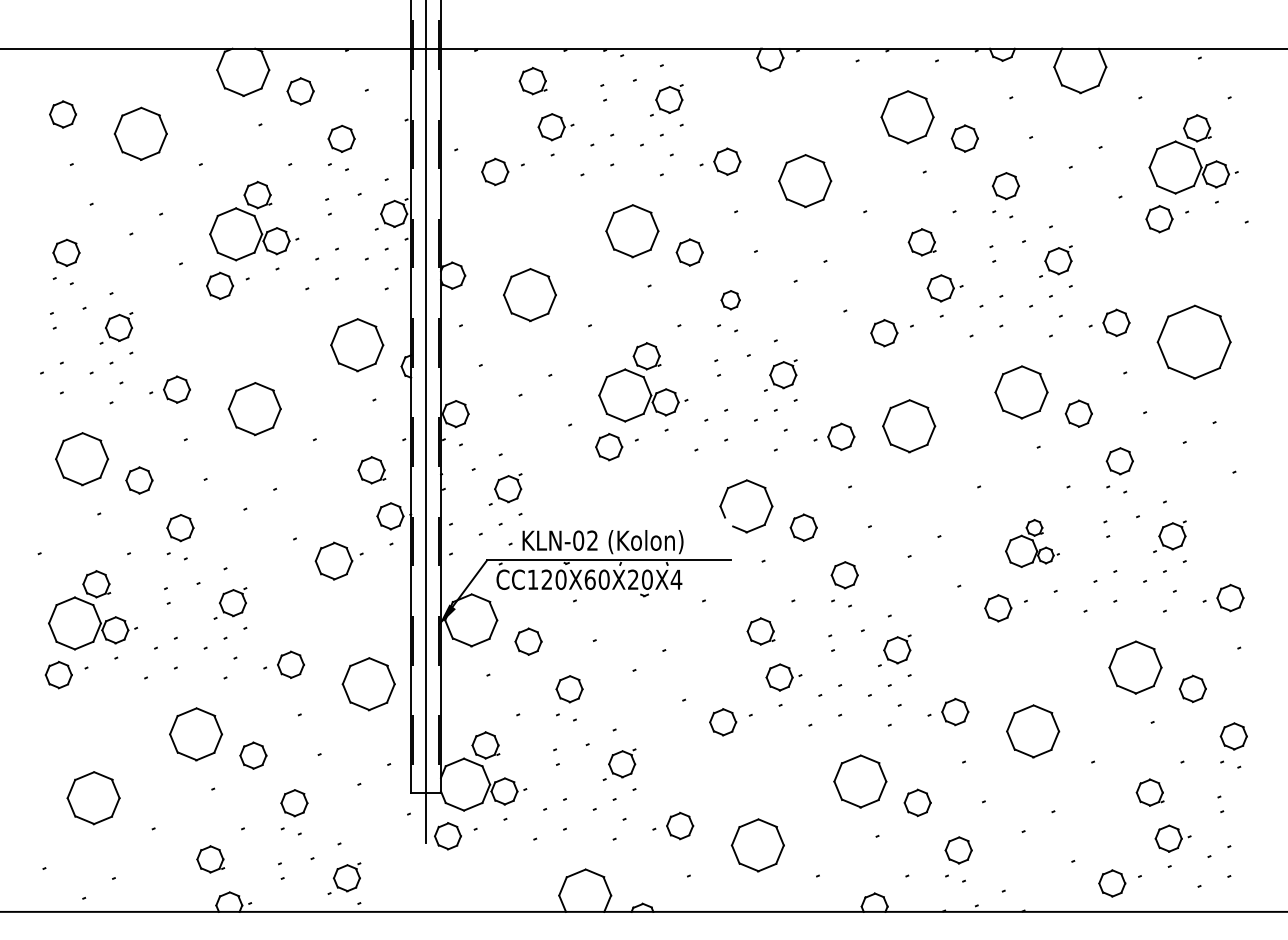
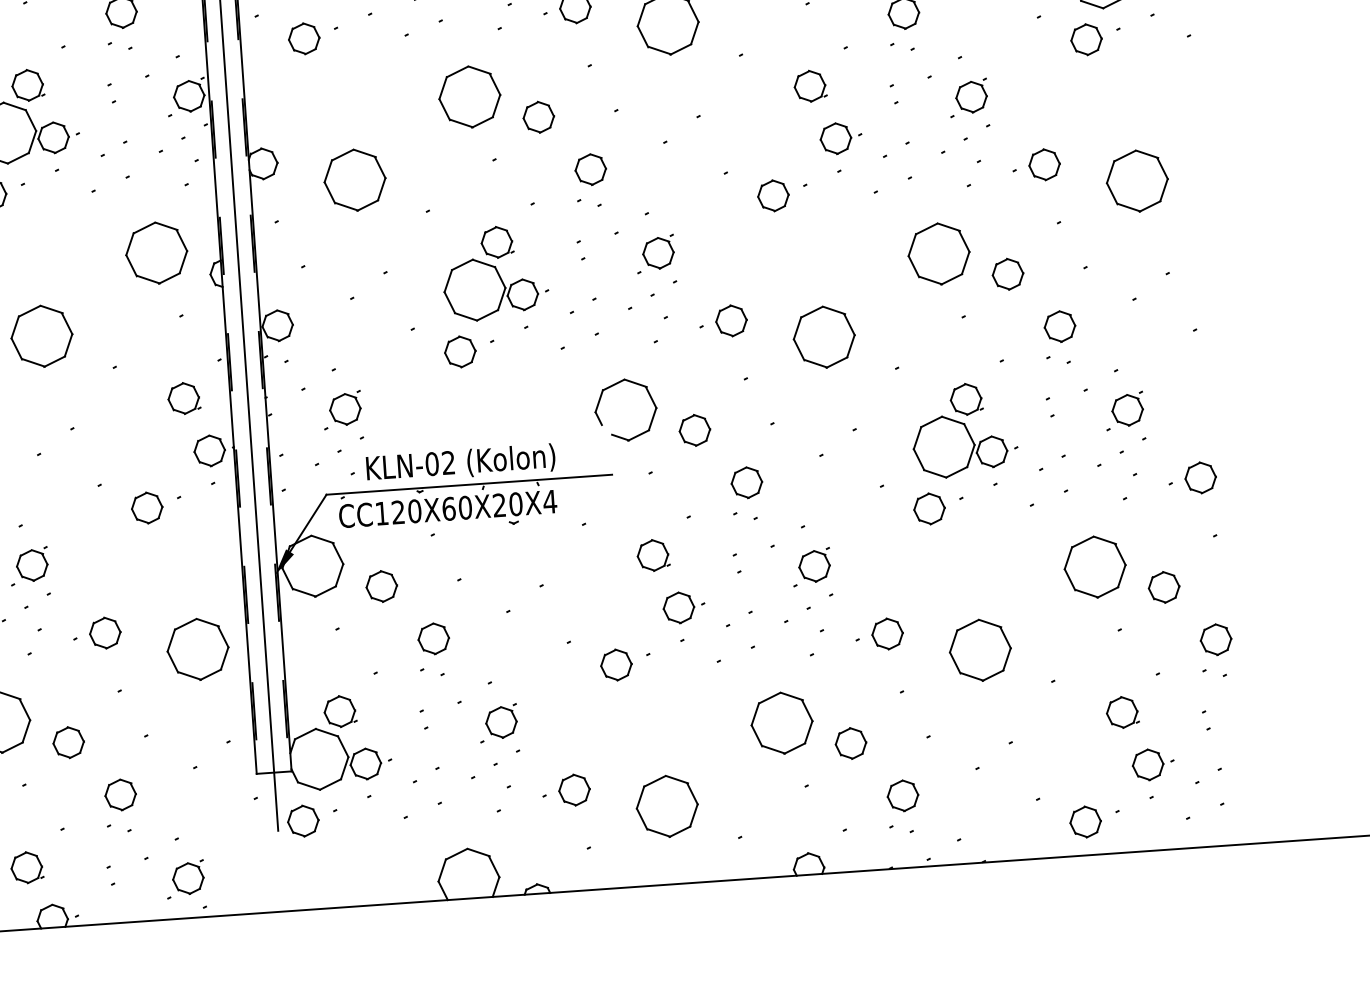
part: (730, 300) -> (590, 170), size x1.43
part: (1194, 342) -> (1137, 181), size x0.71
part: (909, 426) -> (824, 337), moved
part: (1032, 543) -> (964, 430), size x1.67
part: (333, 560) -> (146, 507), size x0.71

